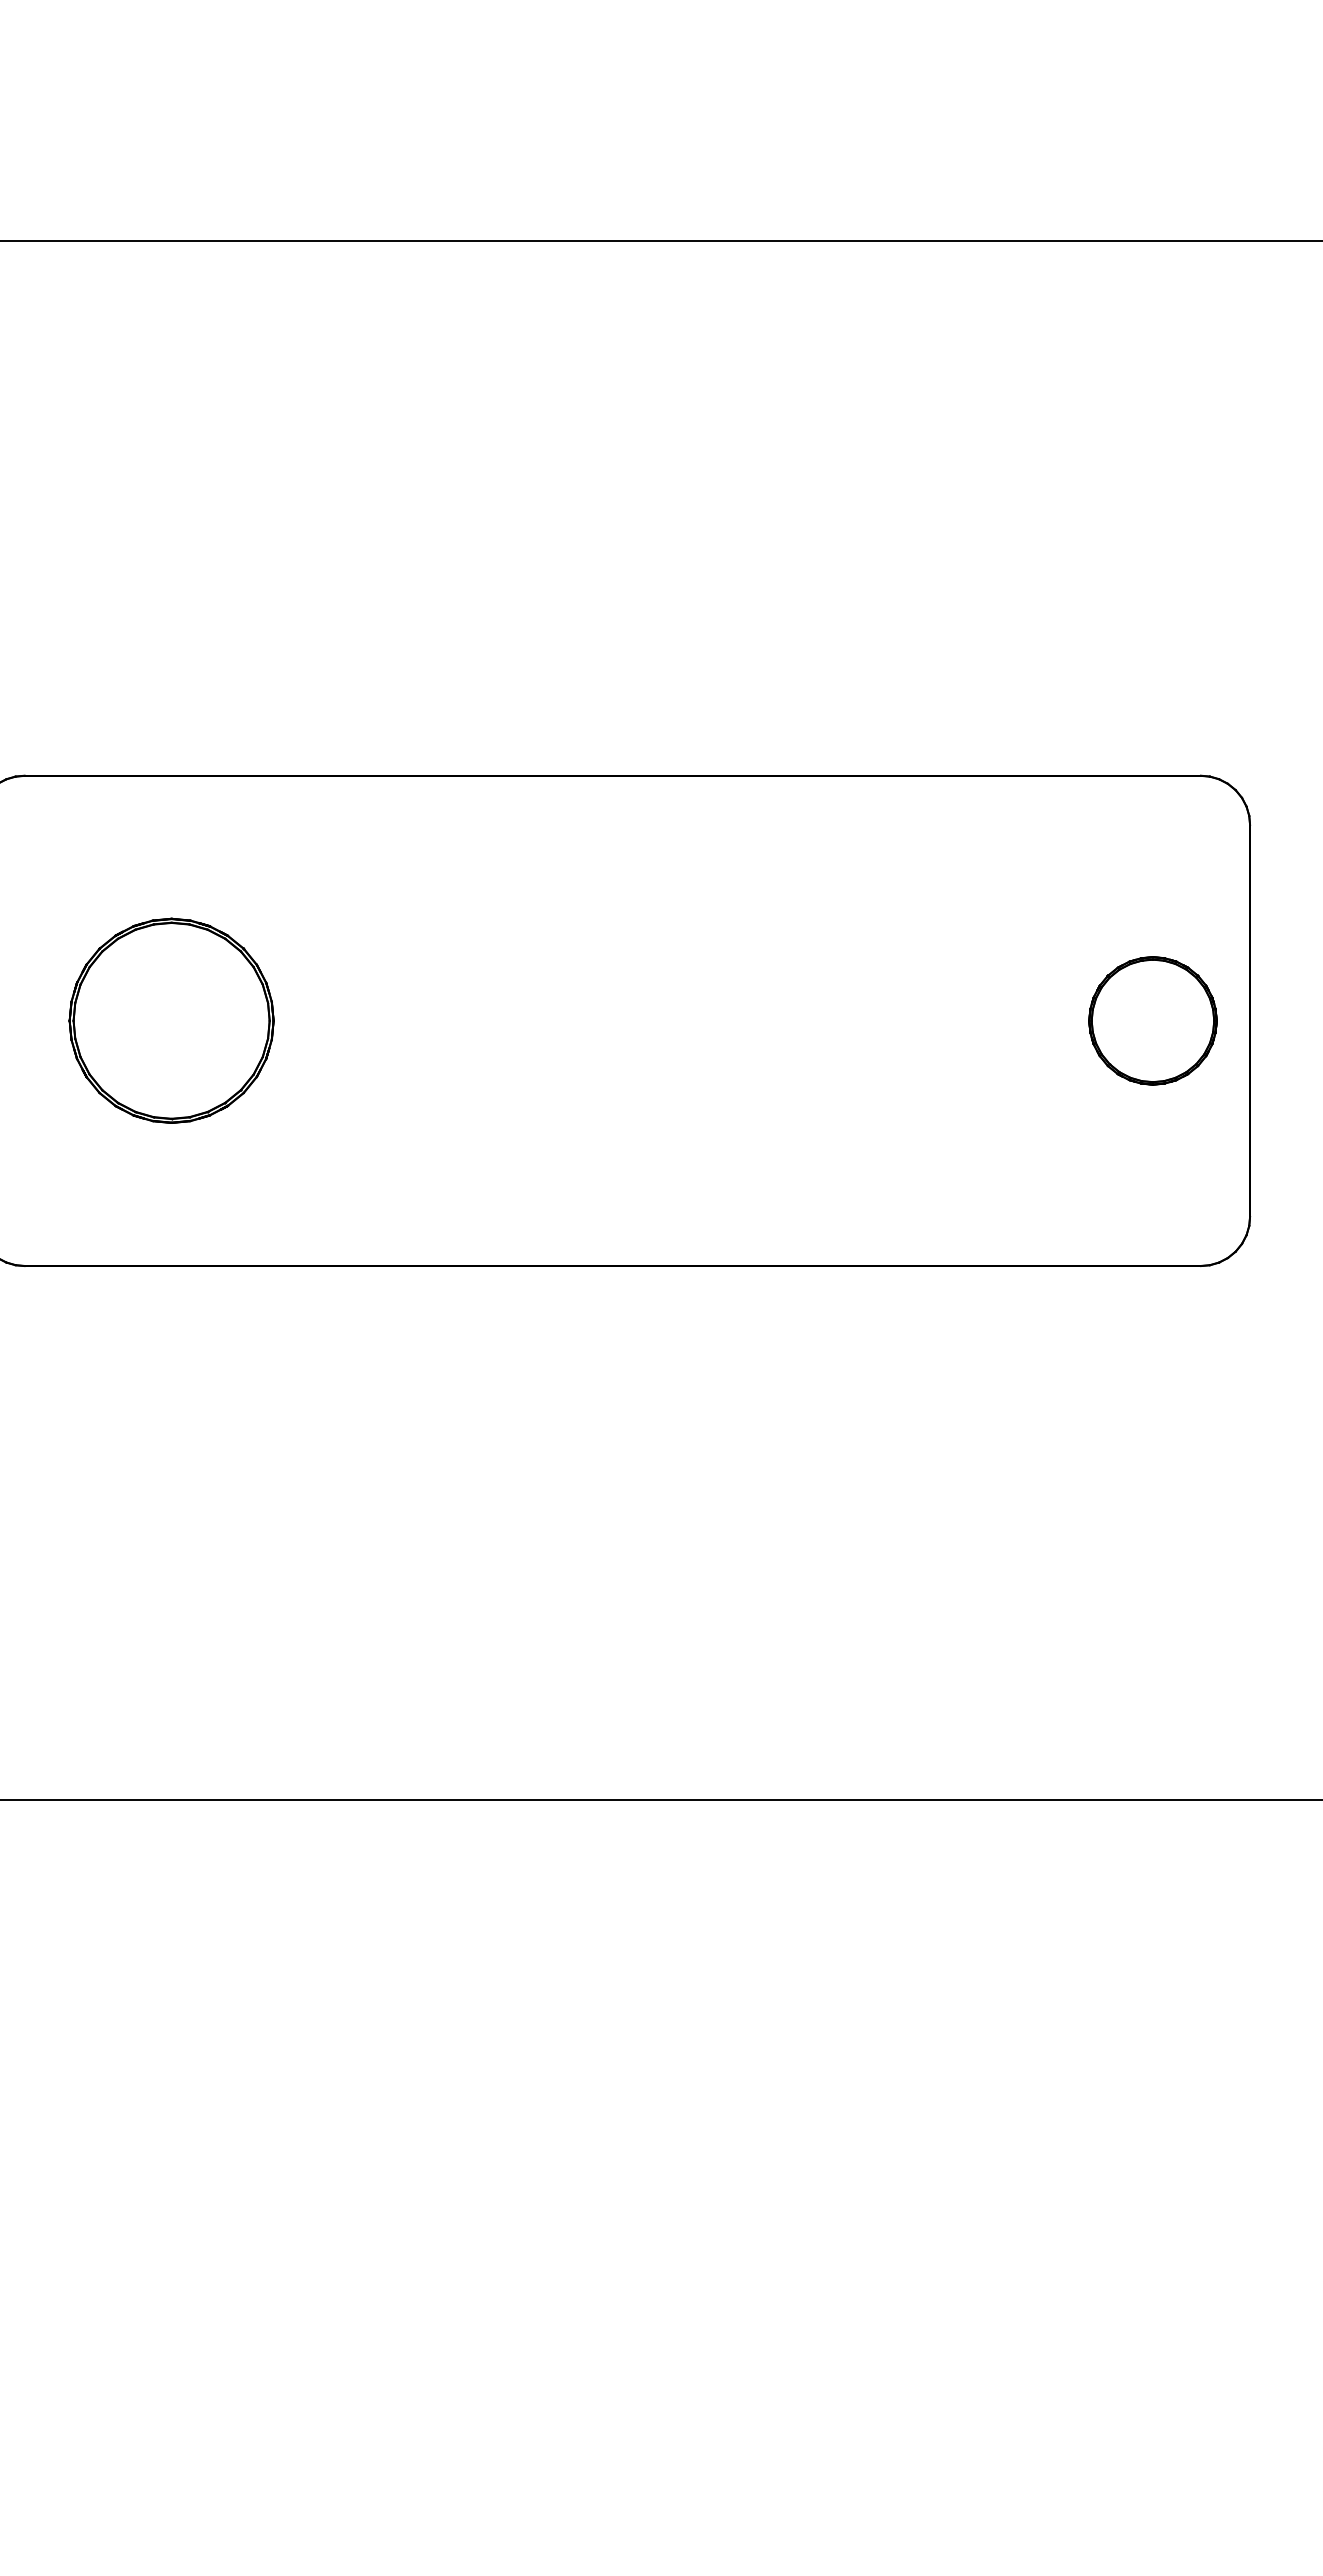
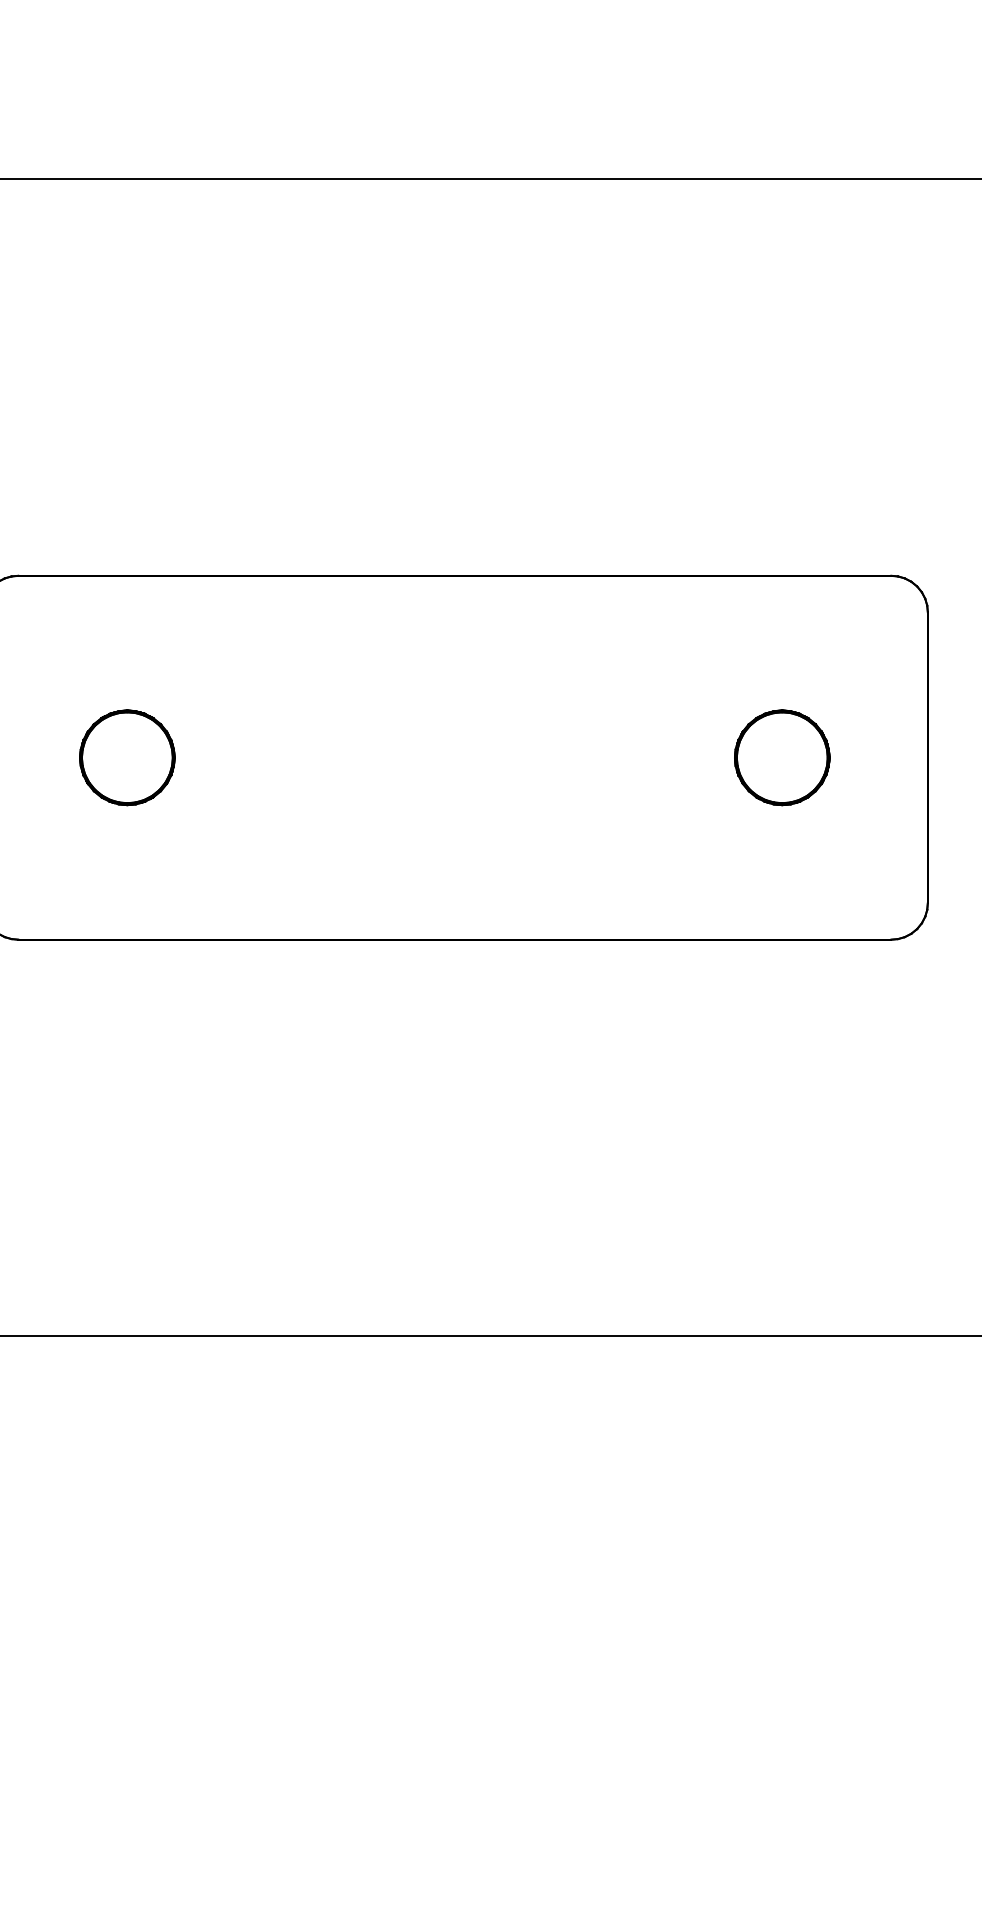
part: (171, 1020) -> (127, 757), size x0.62
part: (1152, 1020) -> (781, 757), moved

